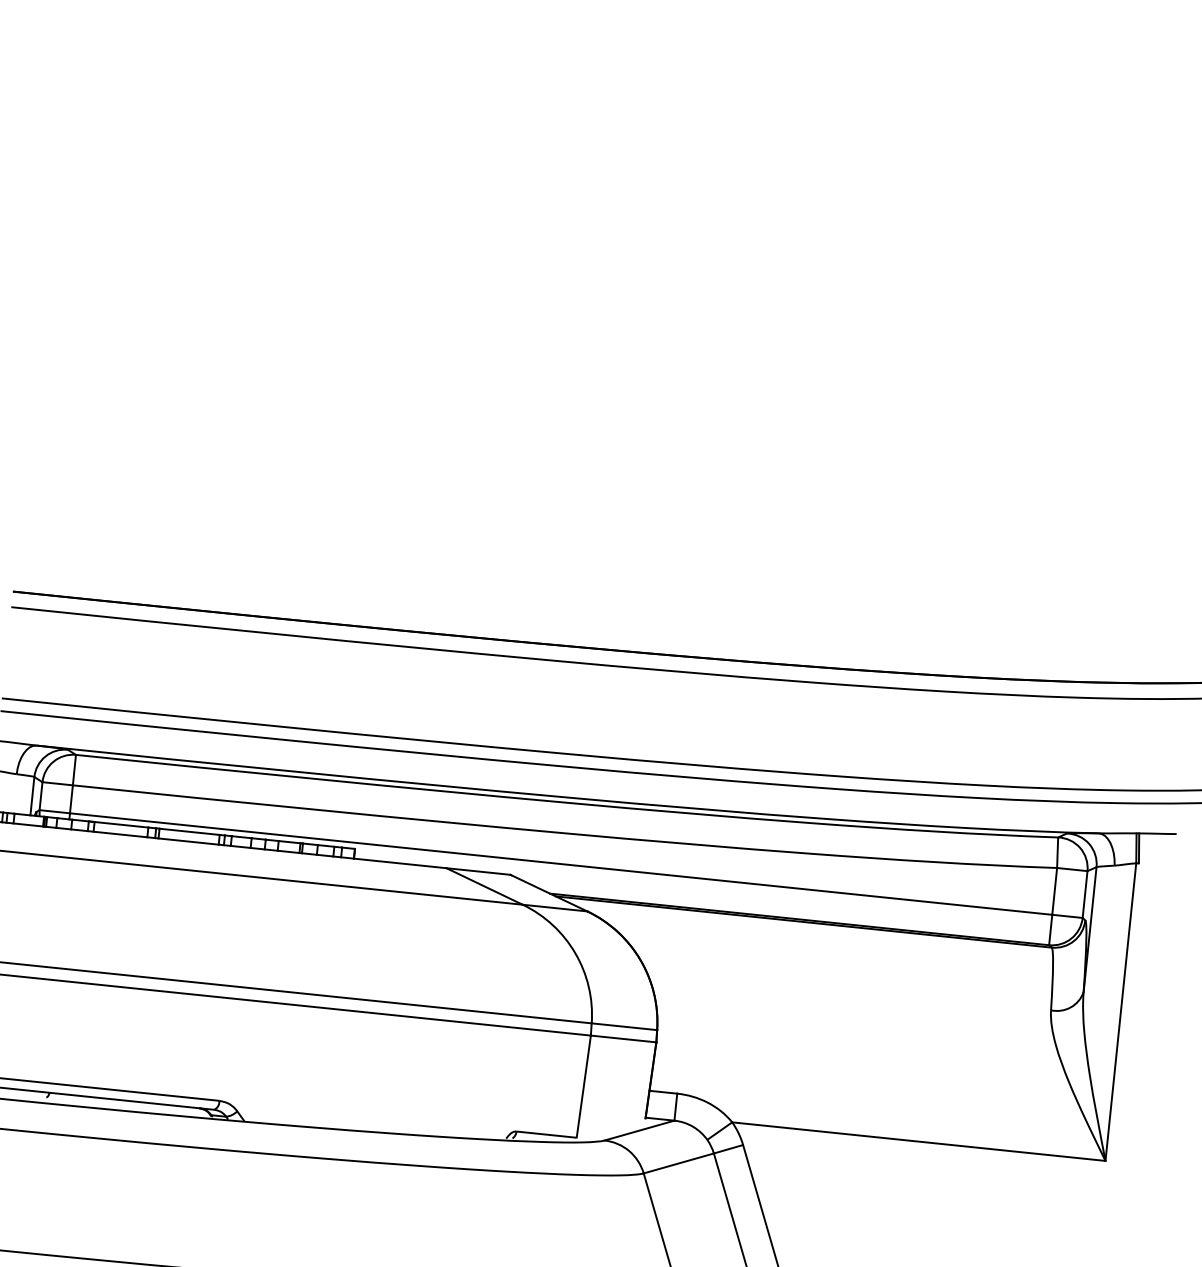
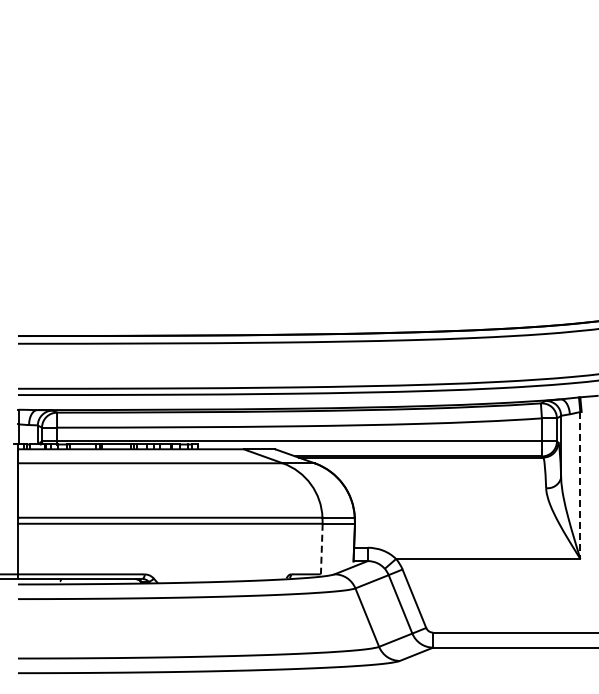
line: (1120, 1014) -> (580, 486), solid -> dashed
line: (583, 1087) -> (321, 549), solid -> dashed

